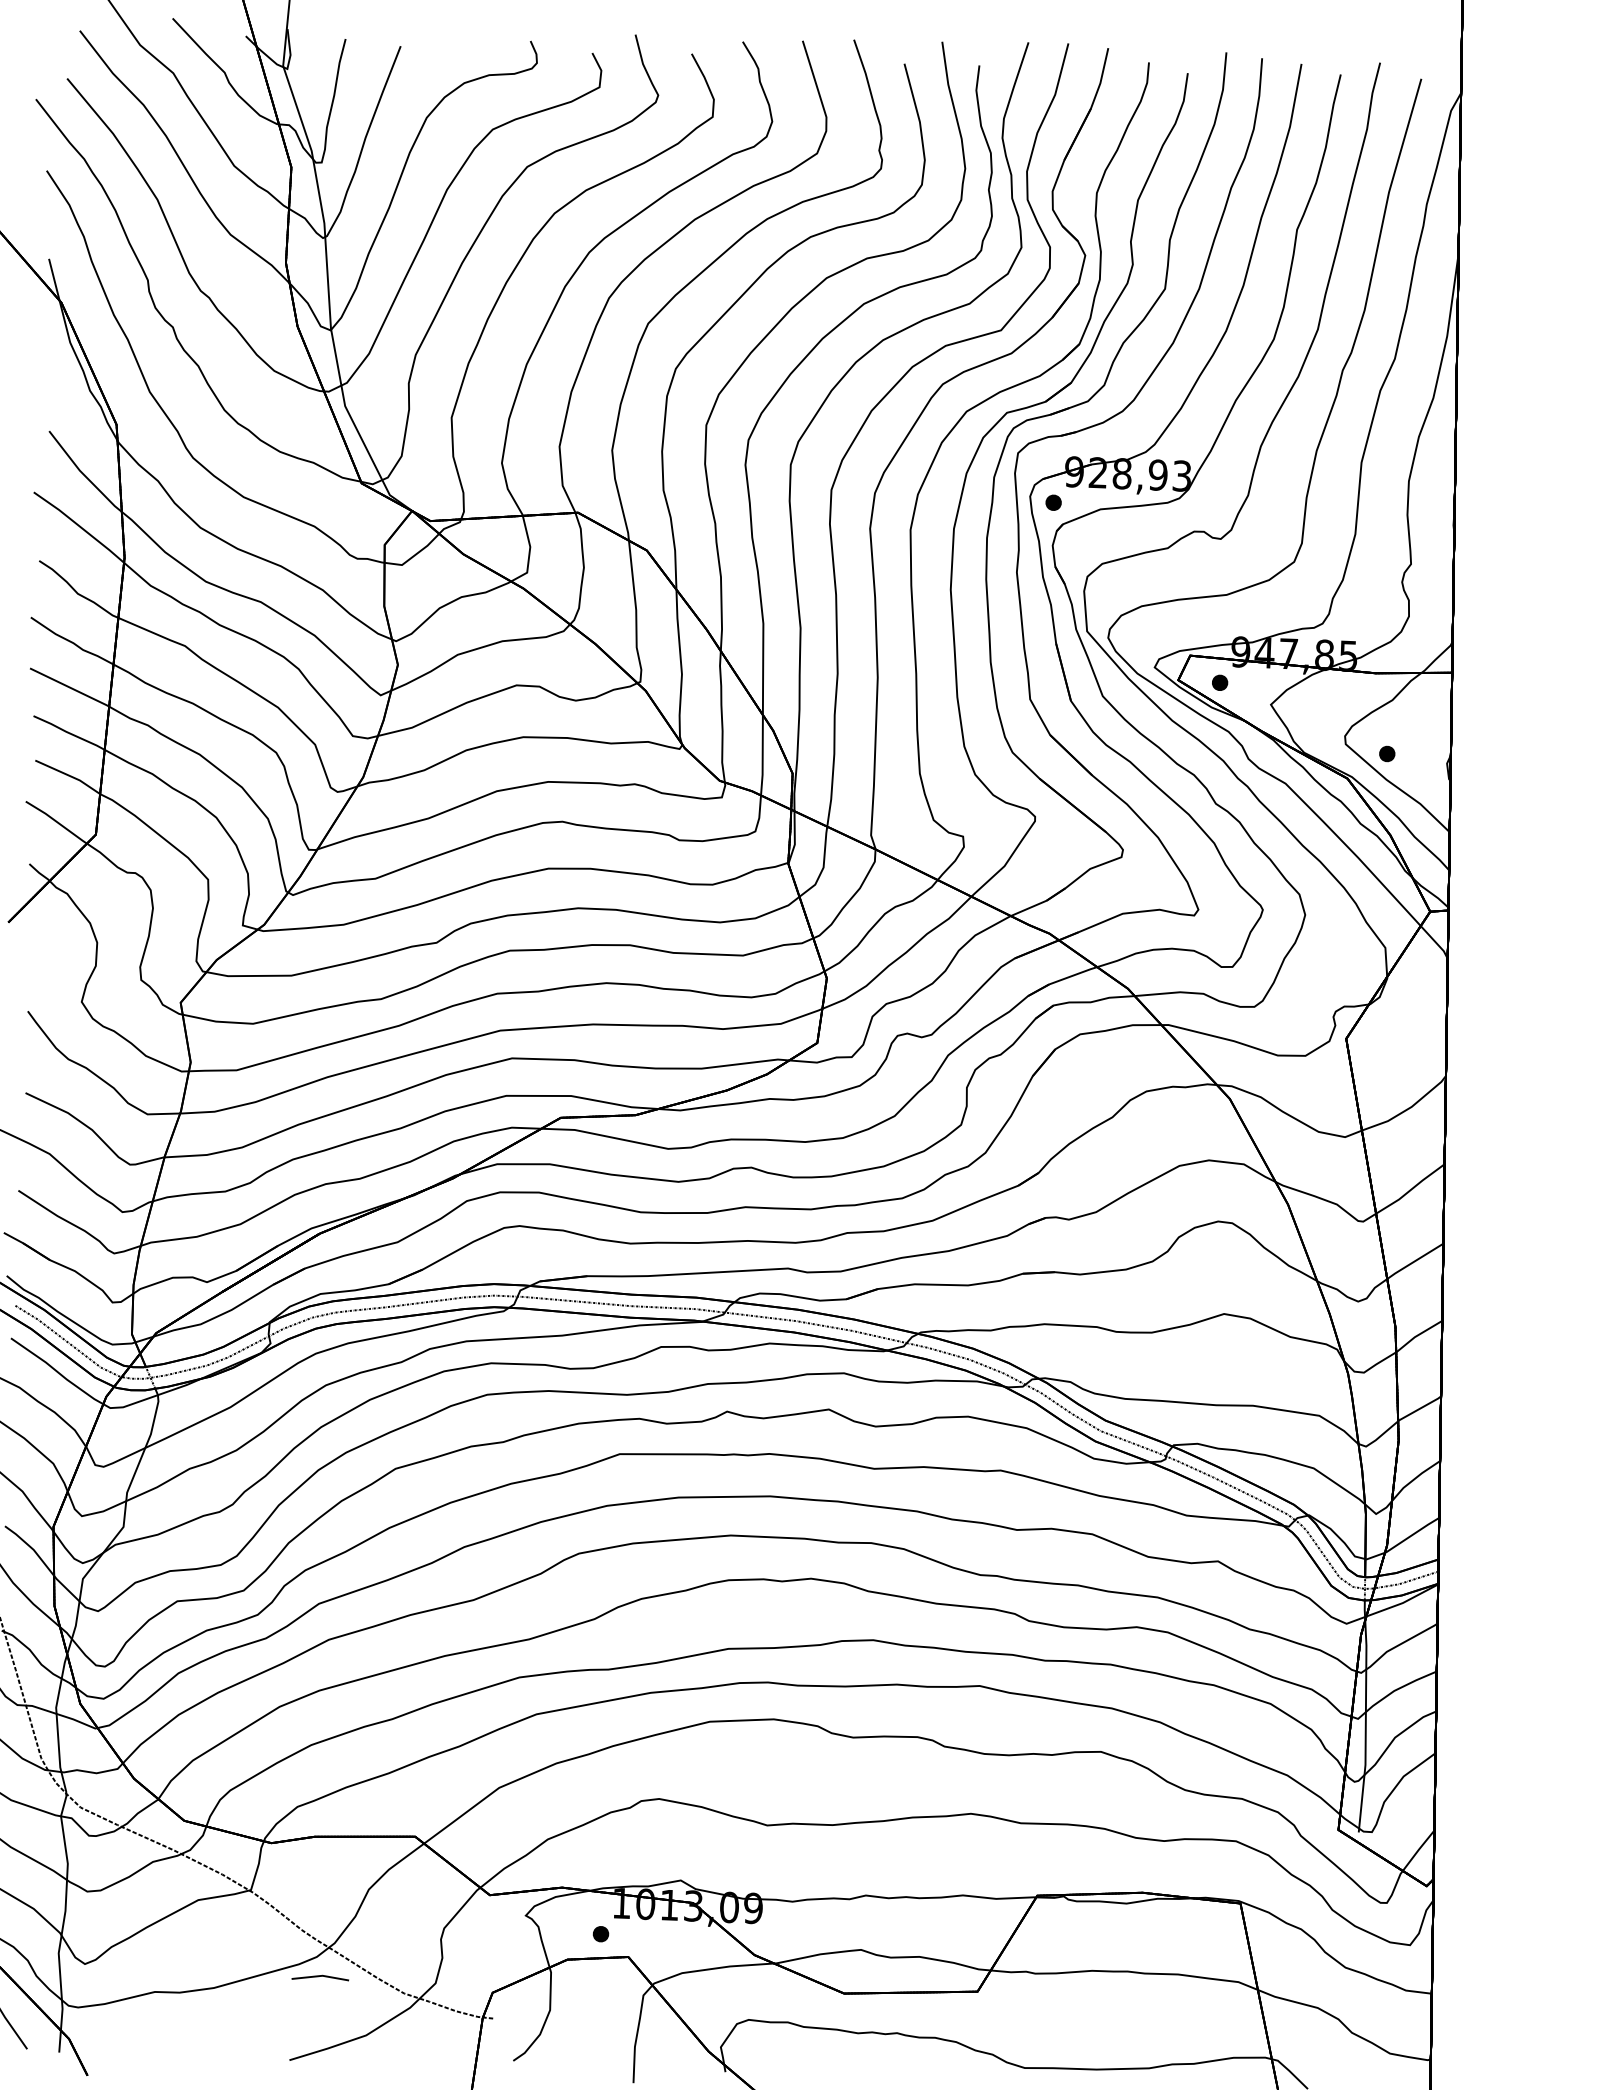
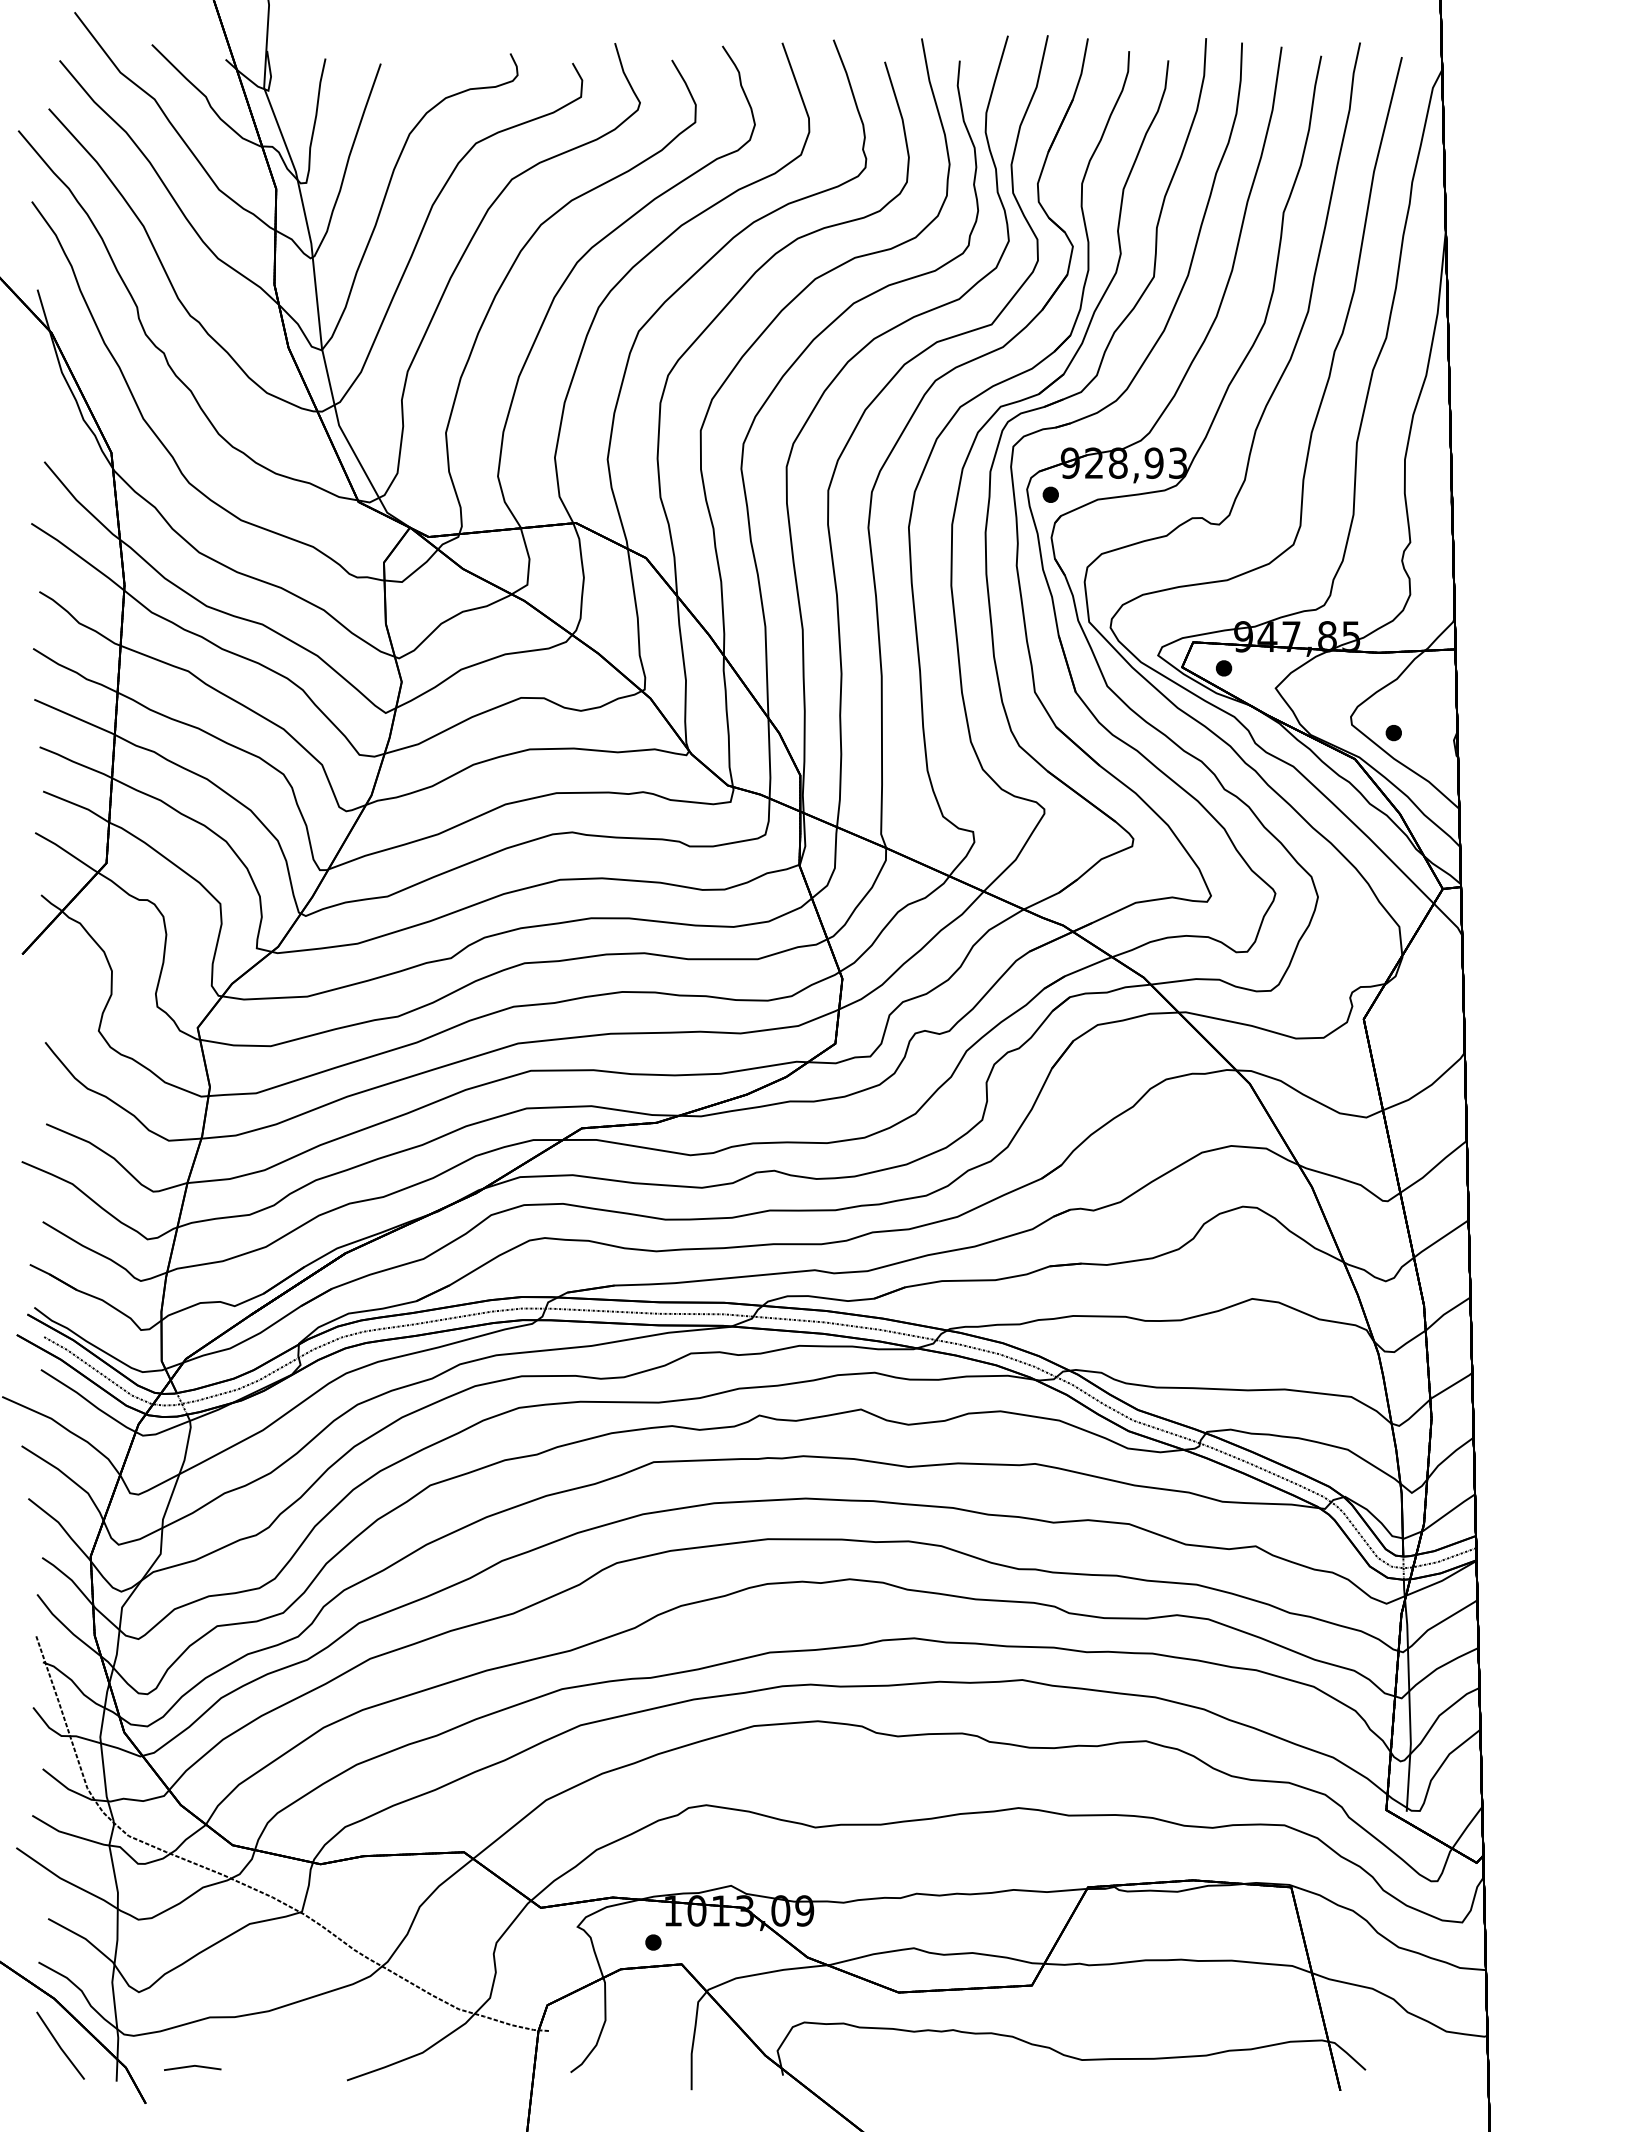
line: (320, 1976) -> (192, 2066), moved

